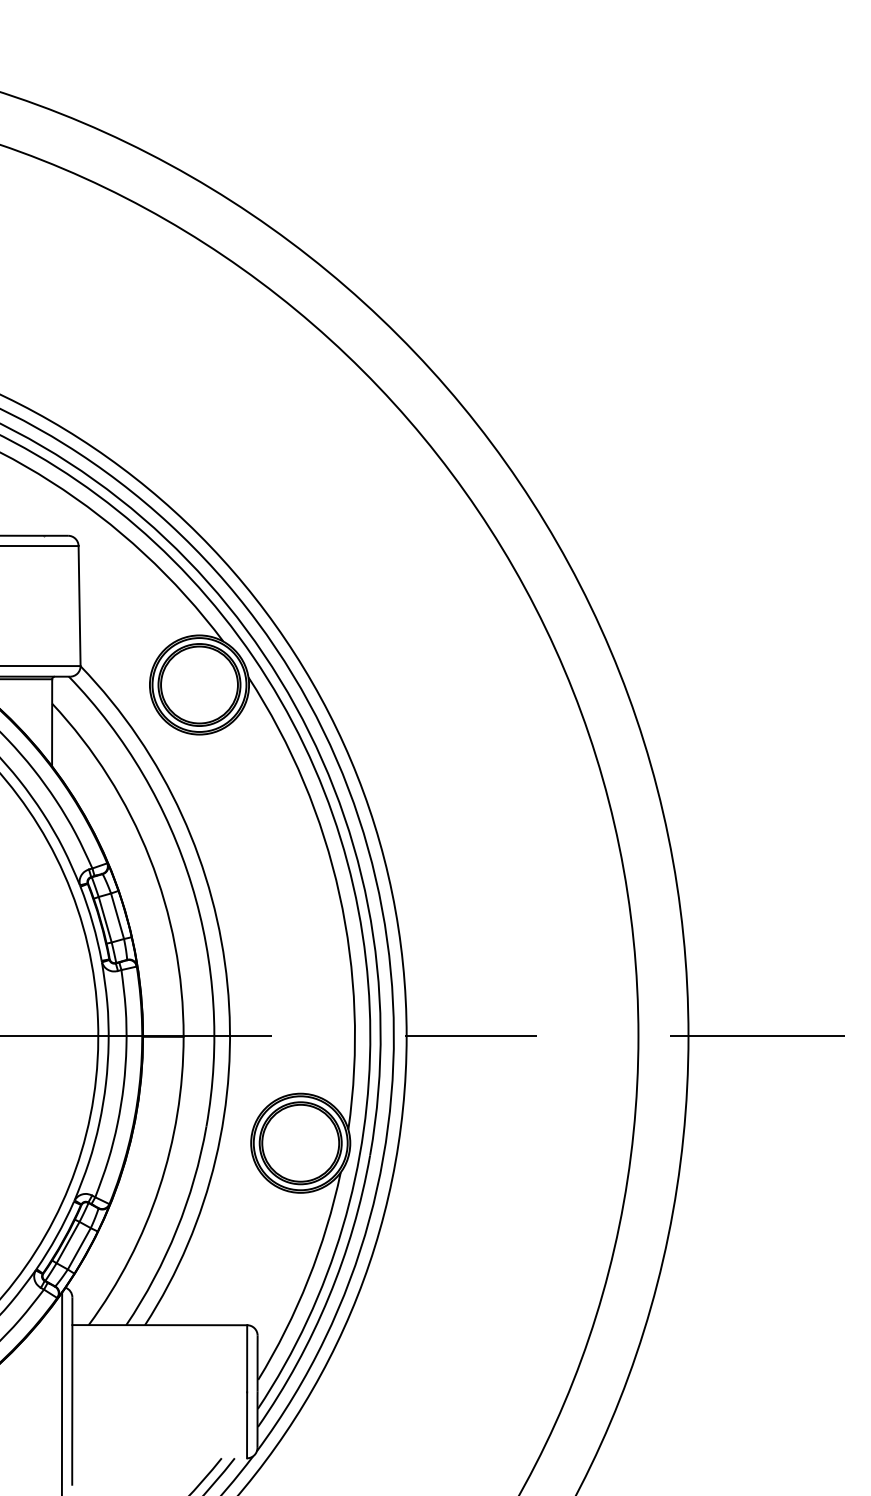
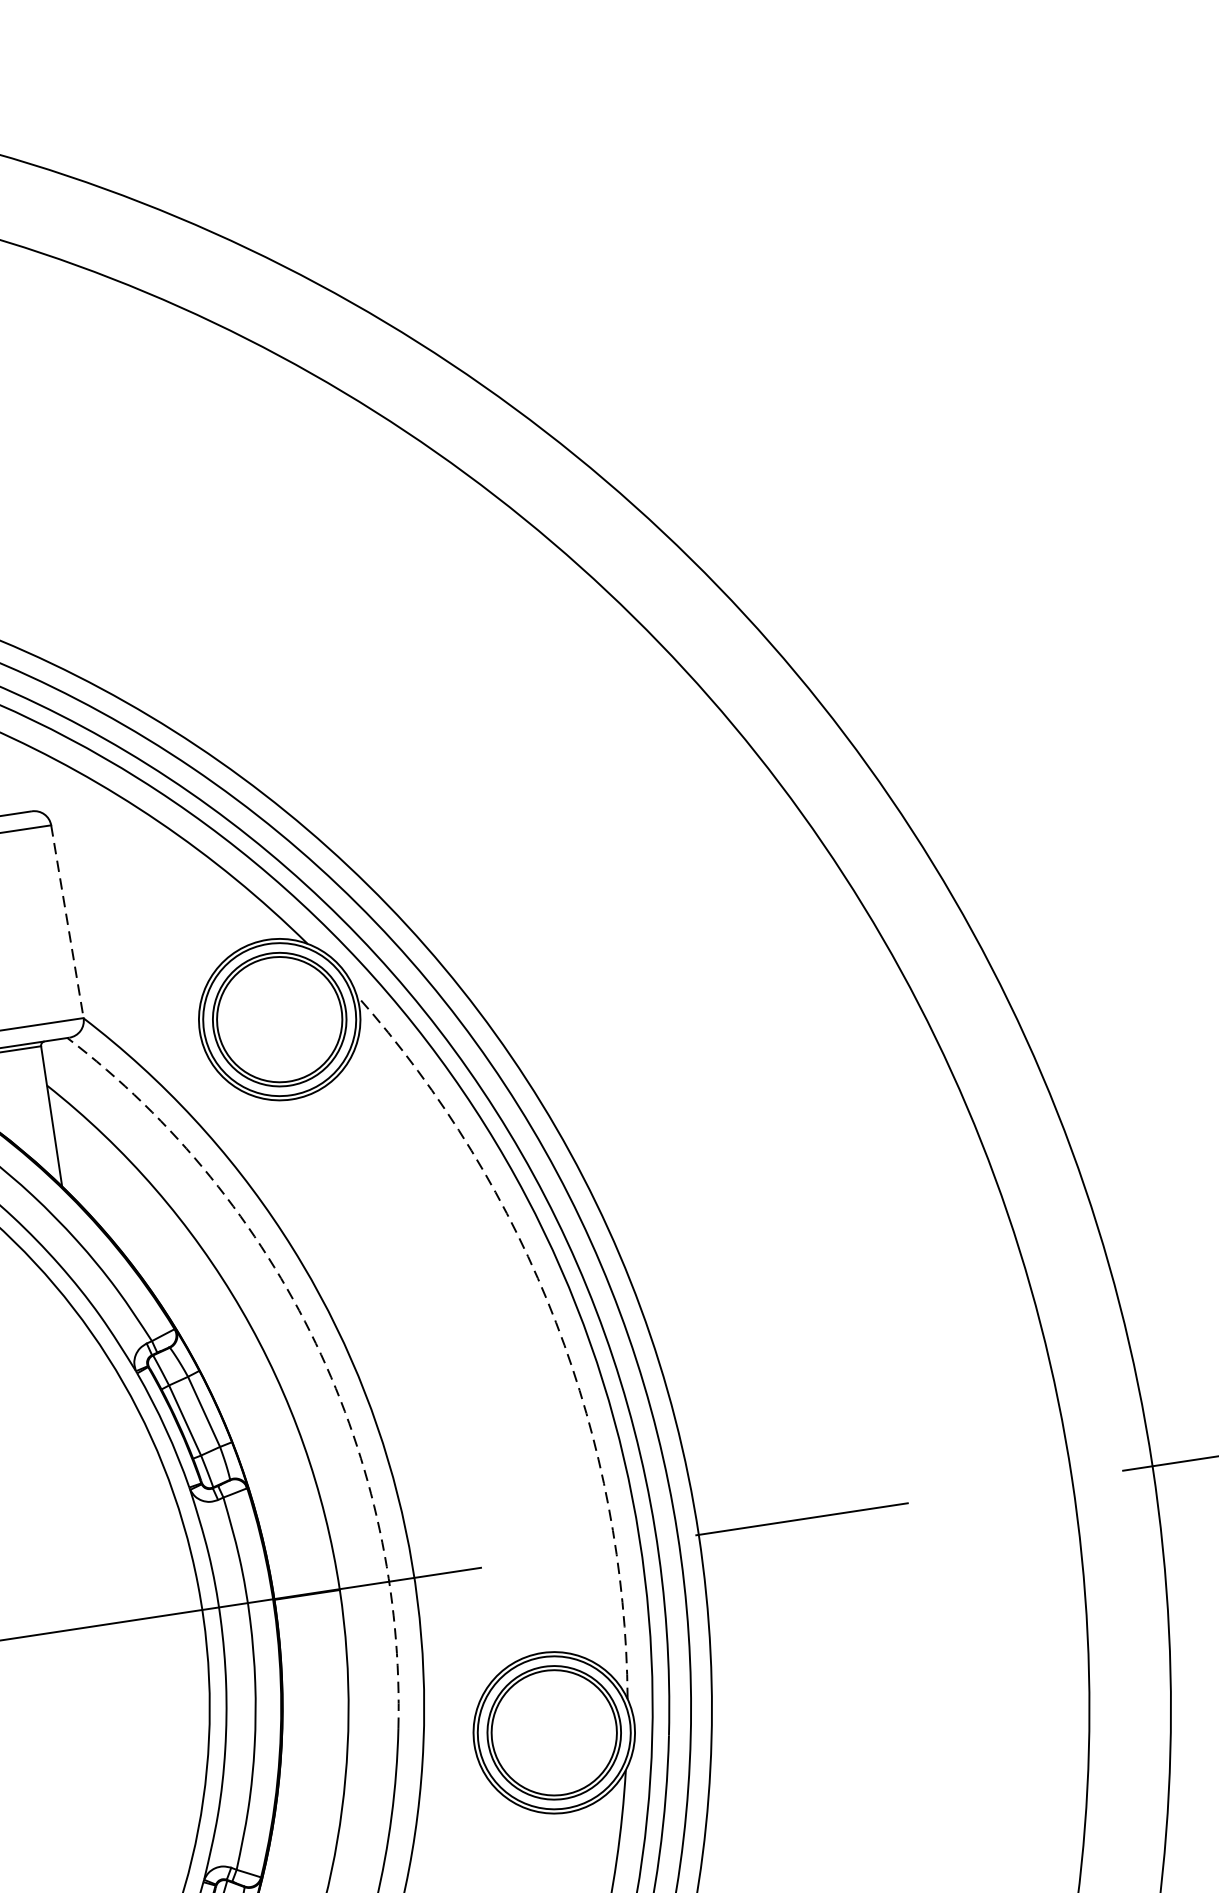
line: (79, 606) -> (67, 922), solid -> dashed
arc: (191, 885) -> (315, 1344), solid -> dashed
arc: (339, 894) -> (556, 1322), solid -> dashed

